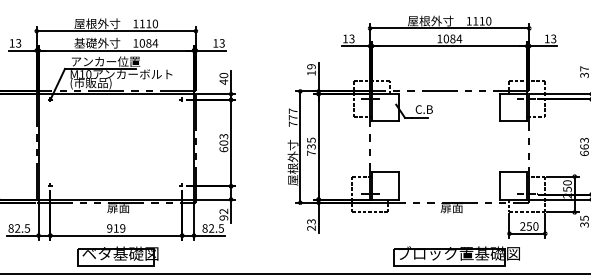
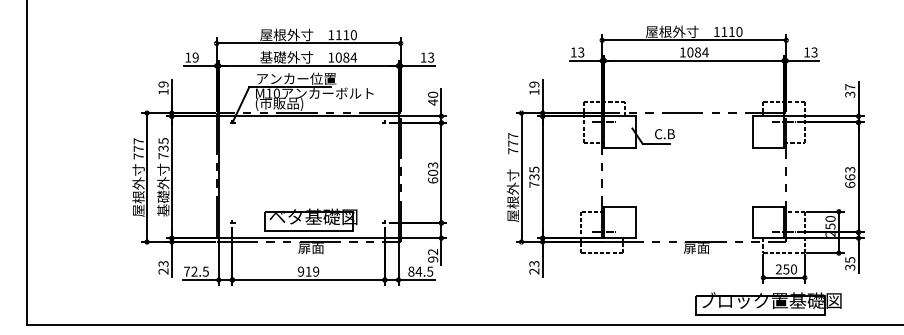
text: (18, 43) -> (195, 57), 13 -> 19
text: (11, 228) -> (187, 271), 82.5 -> 72.5
text: (211, 228) -> (418, 271), 82.5 -> 84.5
part: (117, 255) -> (310, 219), moved
part: (456, 255) -> (768, 303), moved

